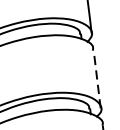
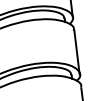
line: (96, 79) -> (76, 52), dashed -> solid

